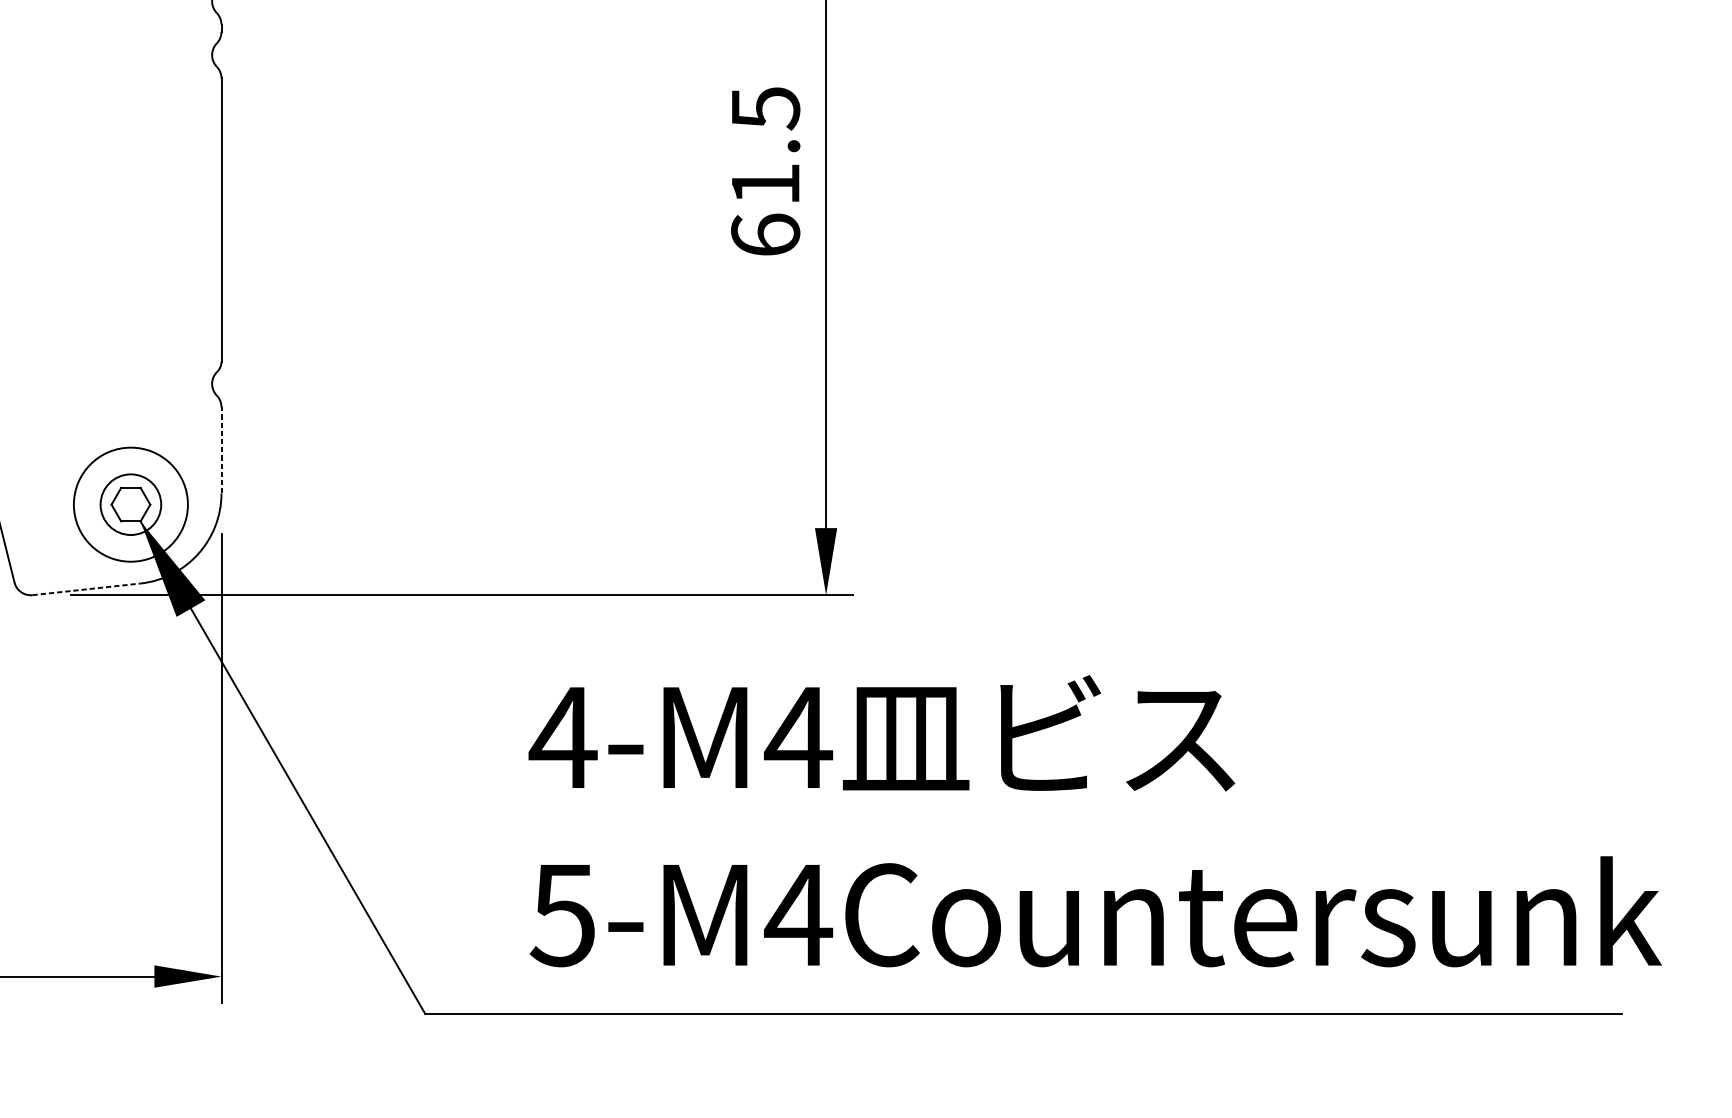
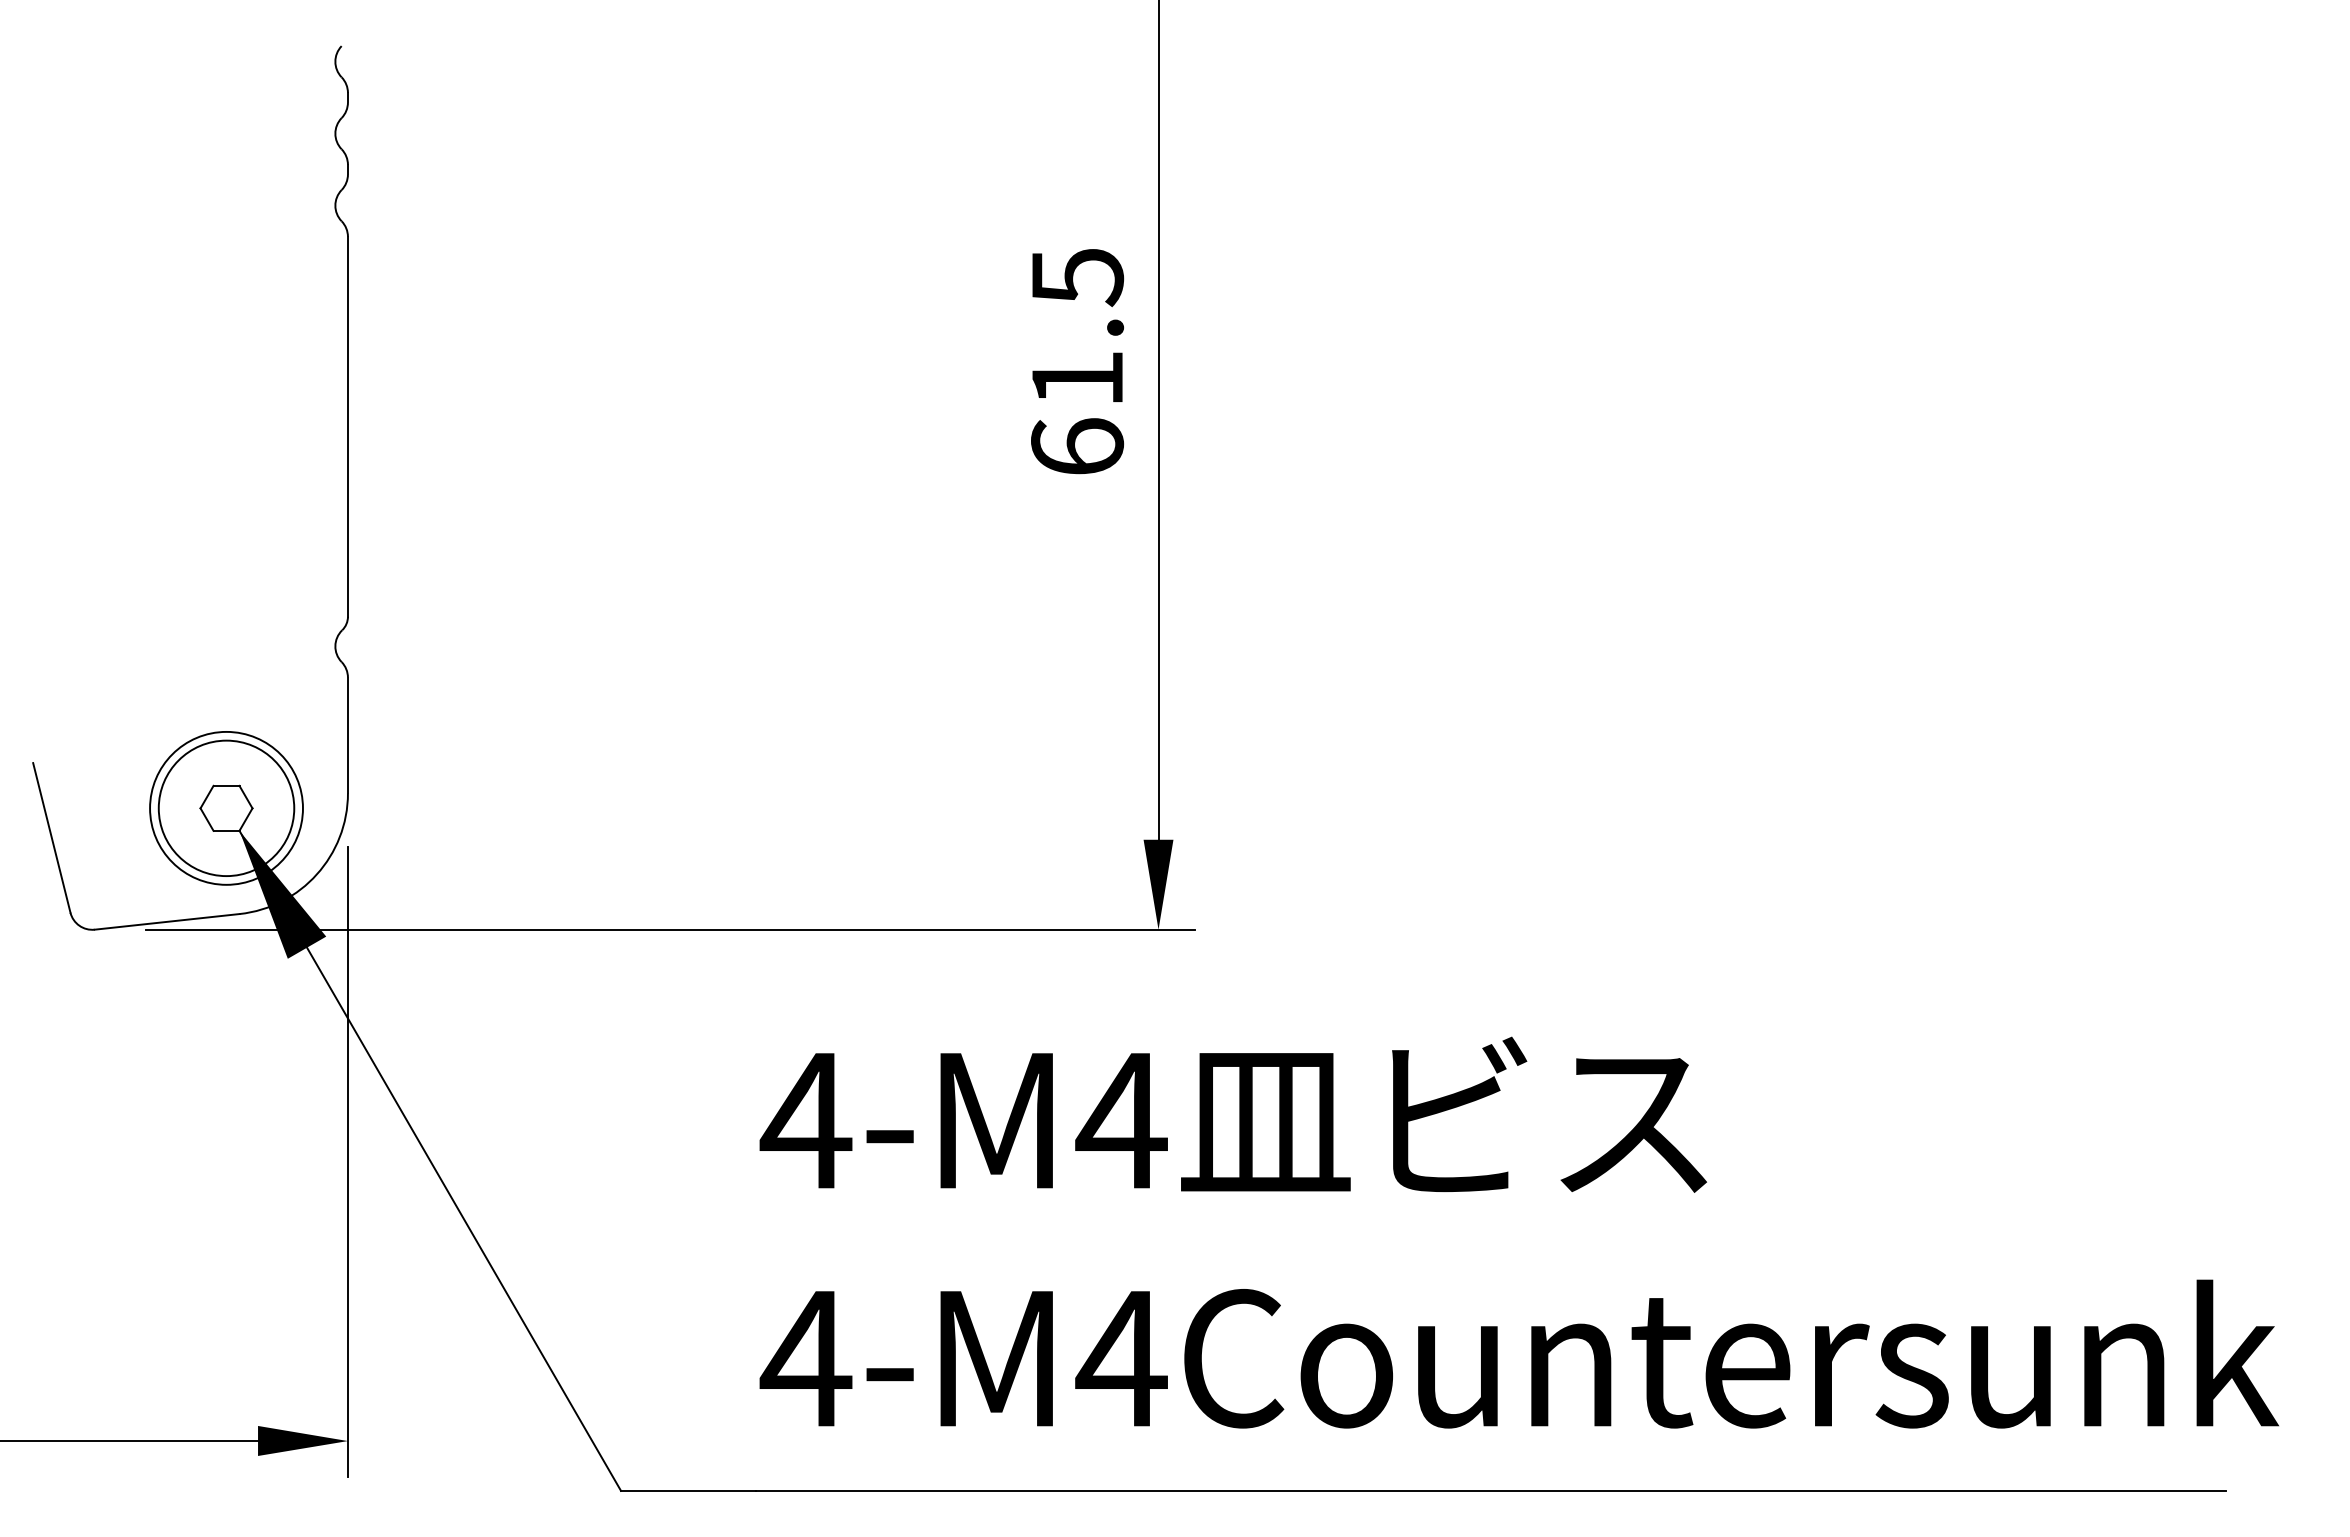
line: (221, 450) -> (347, 735), dashed -> solid
circle: (130, 504) -> (226, 808), size x1.67
line: (86, 589) -> (167, 921), dashed -> solid
text: (562, 915) -> (805, 1359), 5-M4Countersunk -> 4-M4Countersunk

